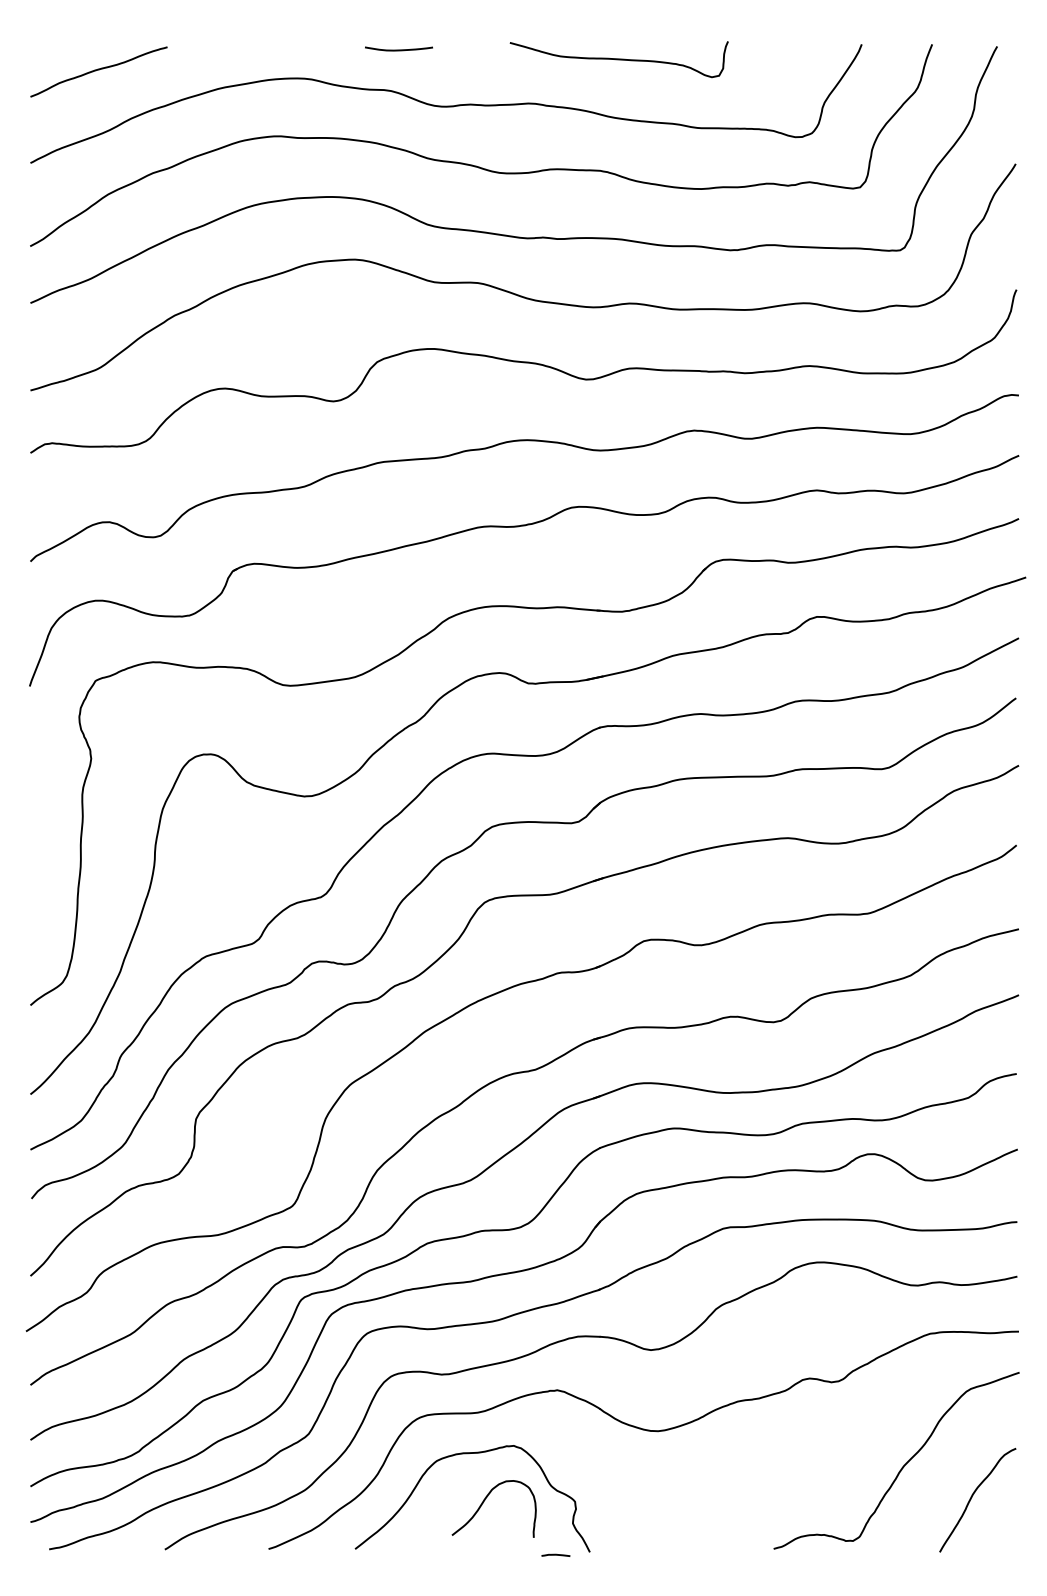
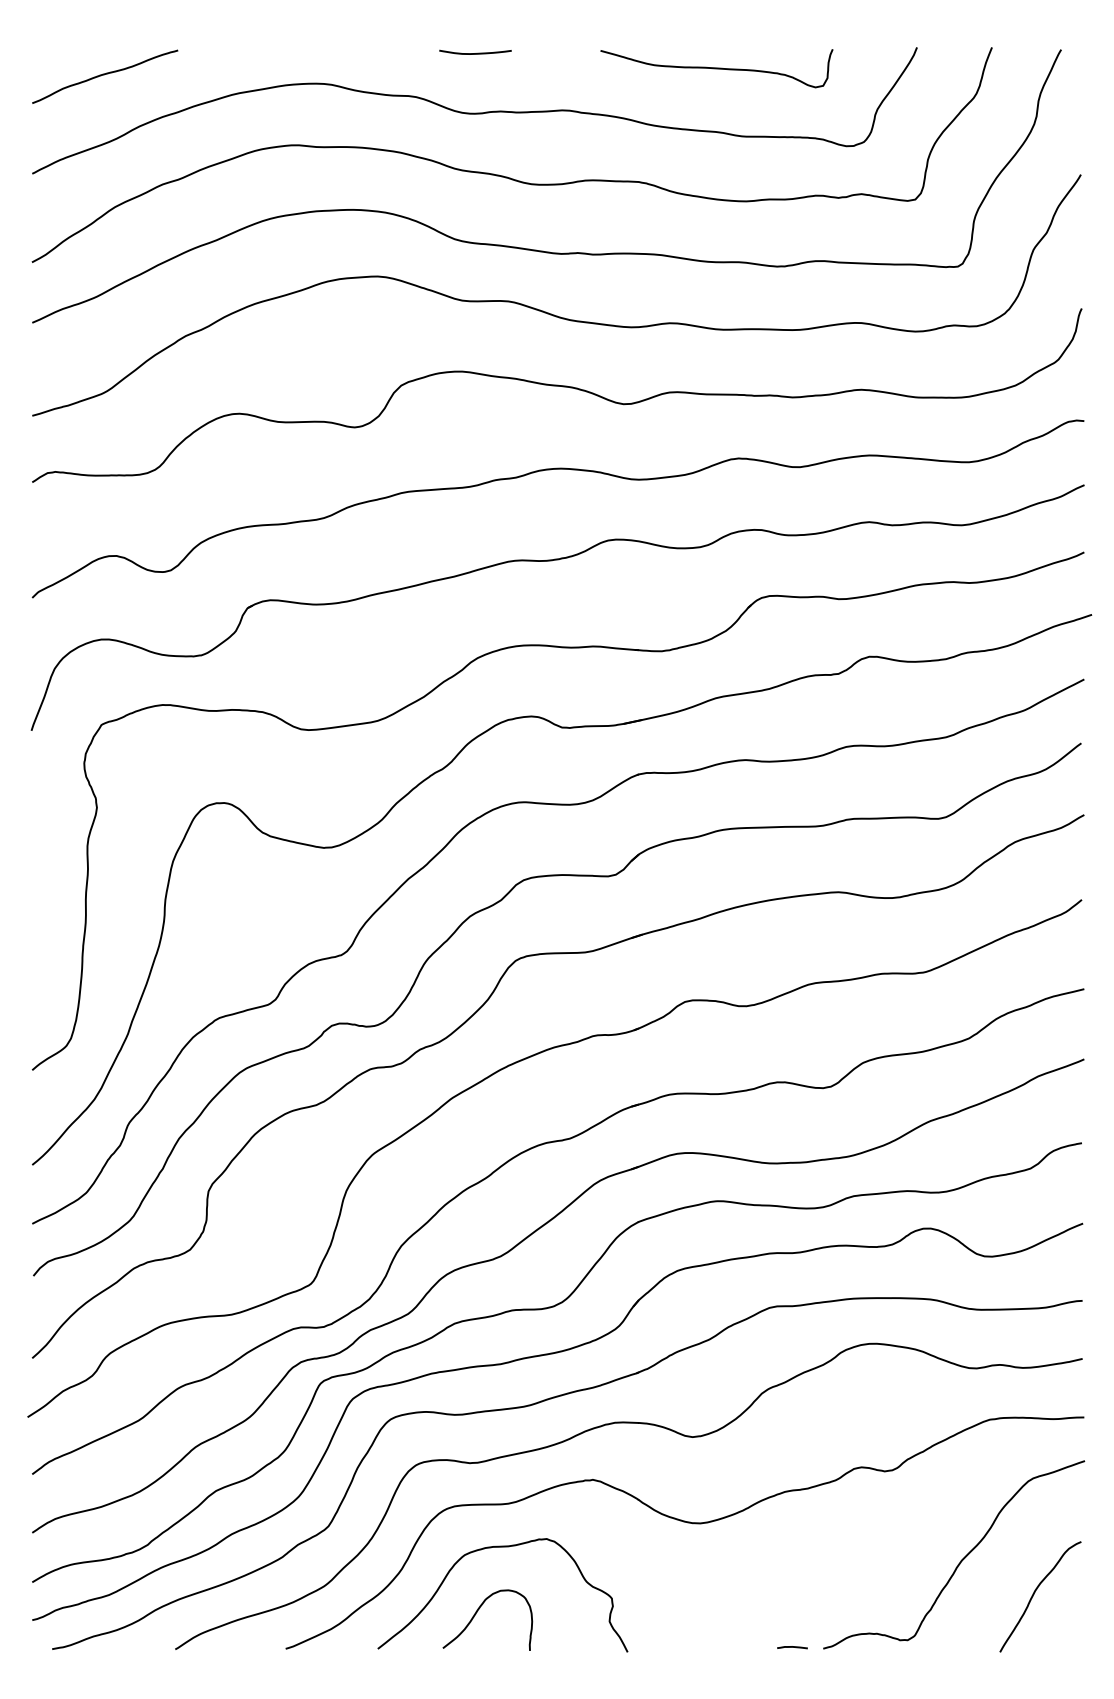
curve: (399, 50) -> (475, 53), moved
curve: (618, 59) -> (716, 68), moved
curve: (483, 1503) -> (476, 1614), moved
line: (555, 1555) -> (792, 1647), moved

